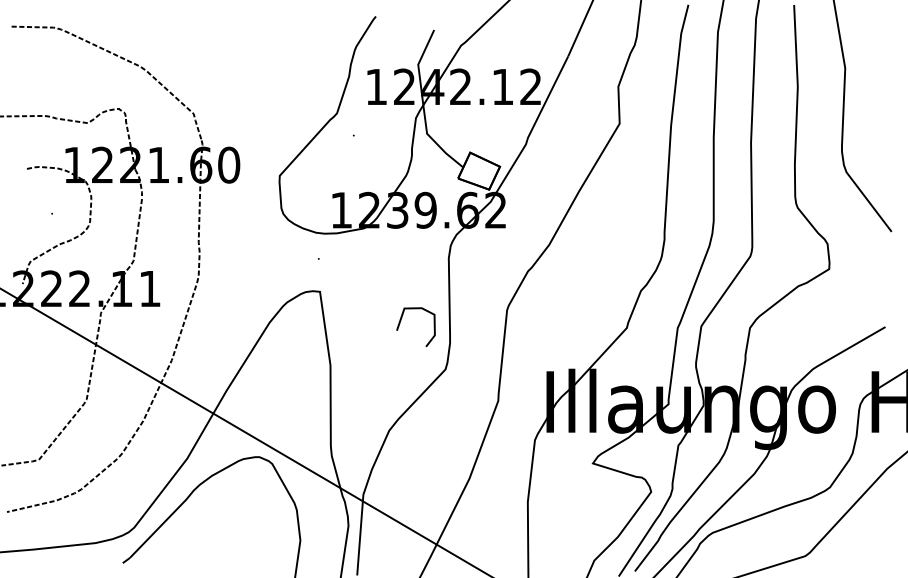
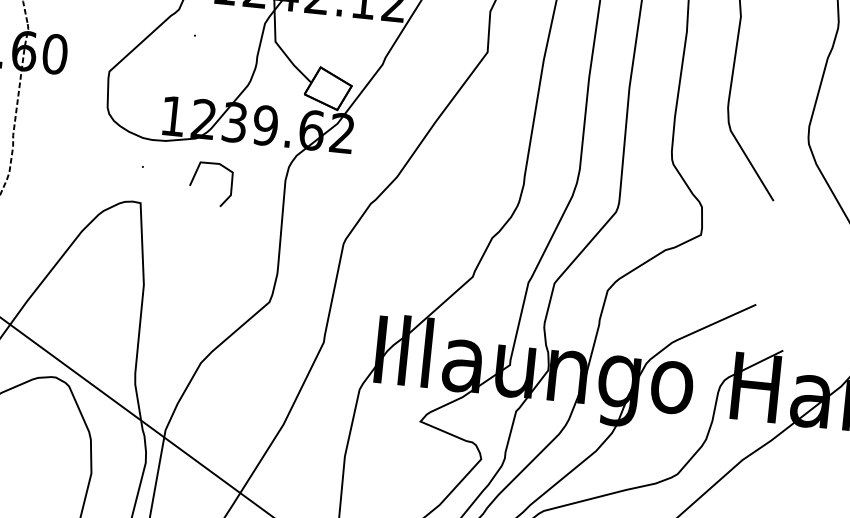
curve: (400, 323) -> (194, 178), moved

